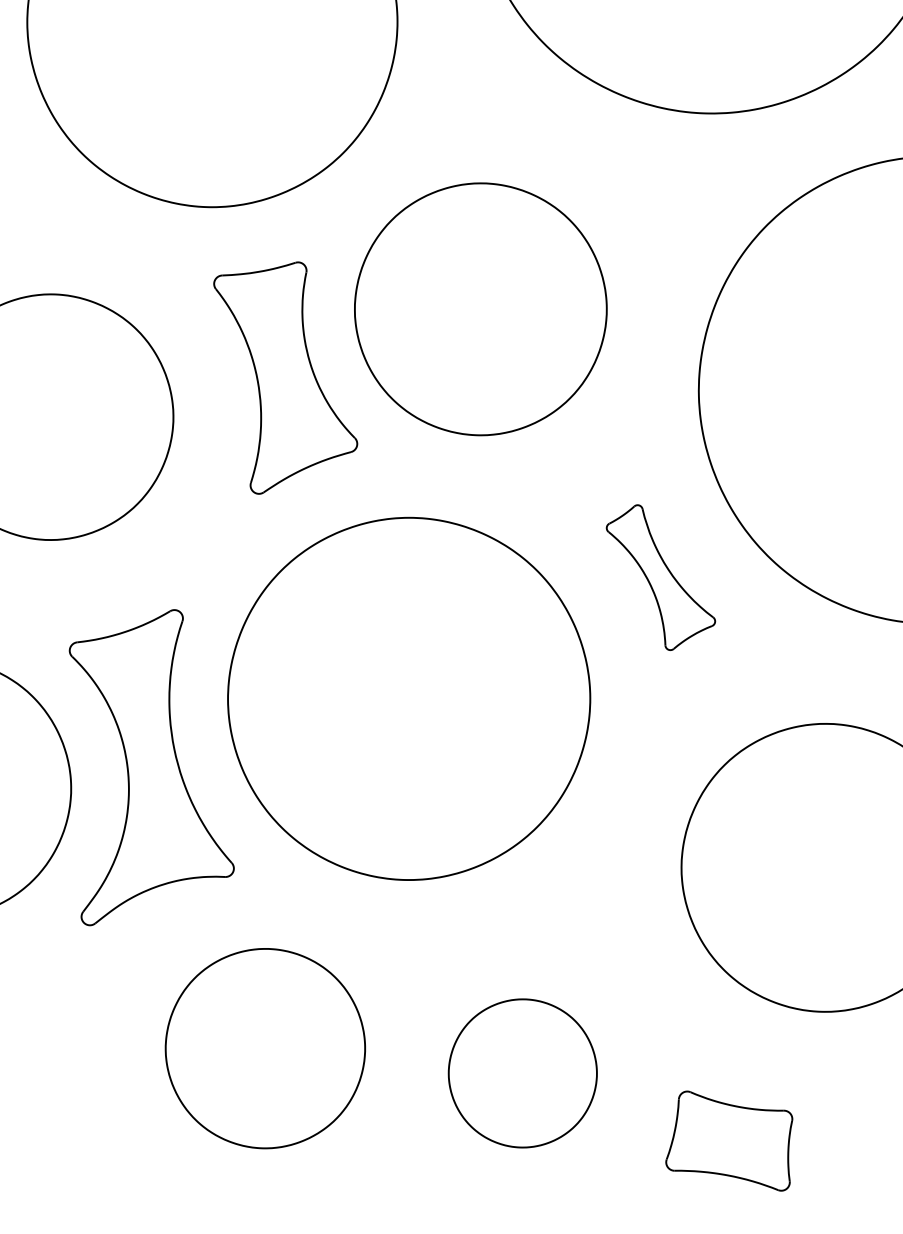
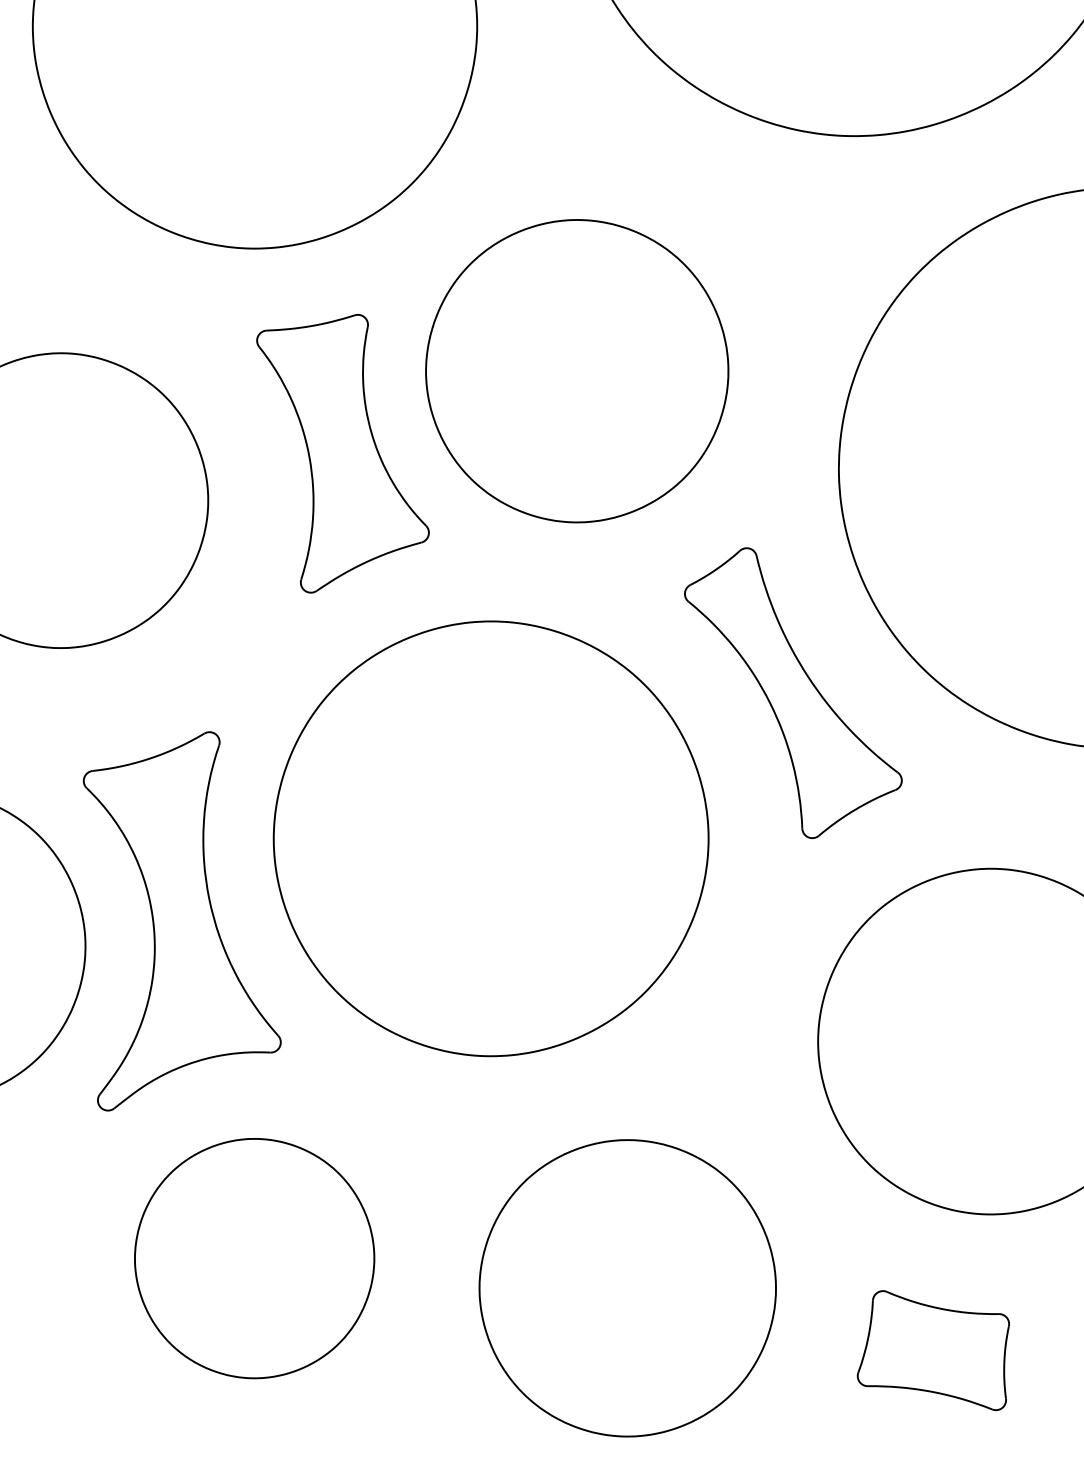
part: (661, 577) -> (793, 693), size x1.67
part: (265, 1048) -> (254, 1258), moved
part: (522, 1073) -> (627, 1288), size x1.67
part: (728, 1141) -> (932, 1350), moved

